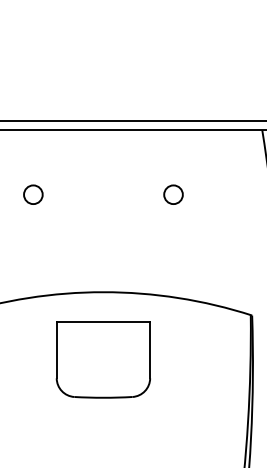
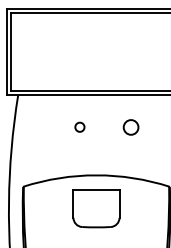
part: (32, 193) -> (79, 126), moved
part: (172, 193) -> (130, 126), size x1.6

